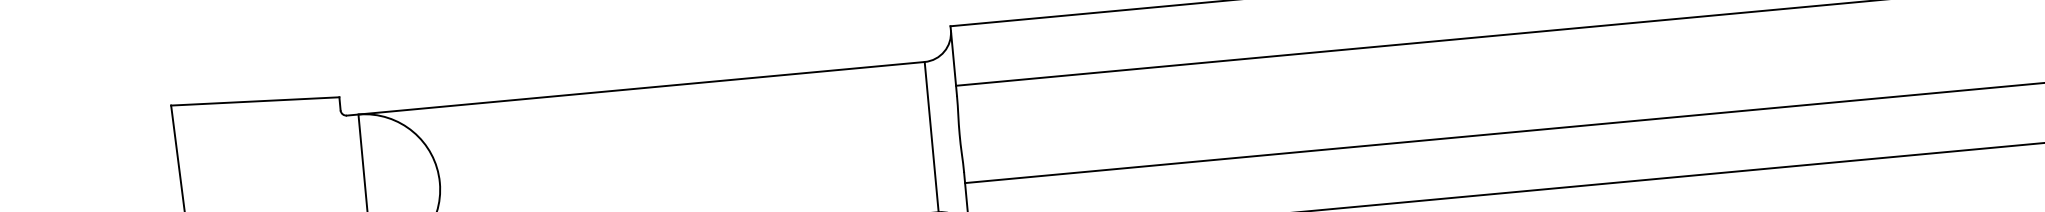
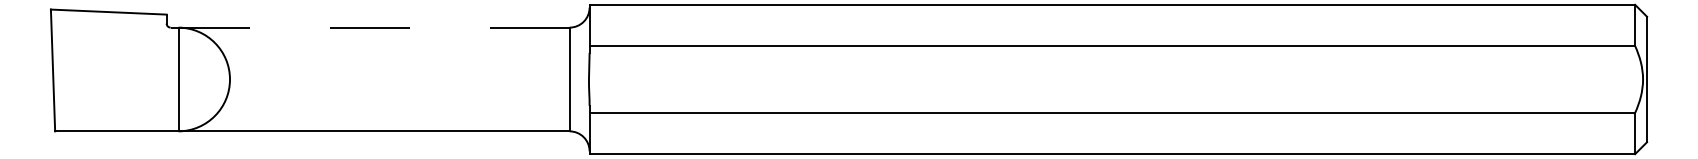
line: (636, 88) -> (370, 27), solid -> dashed

